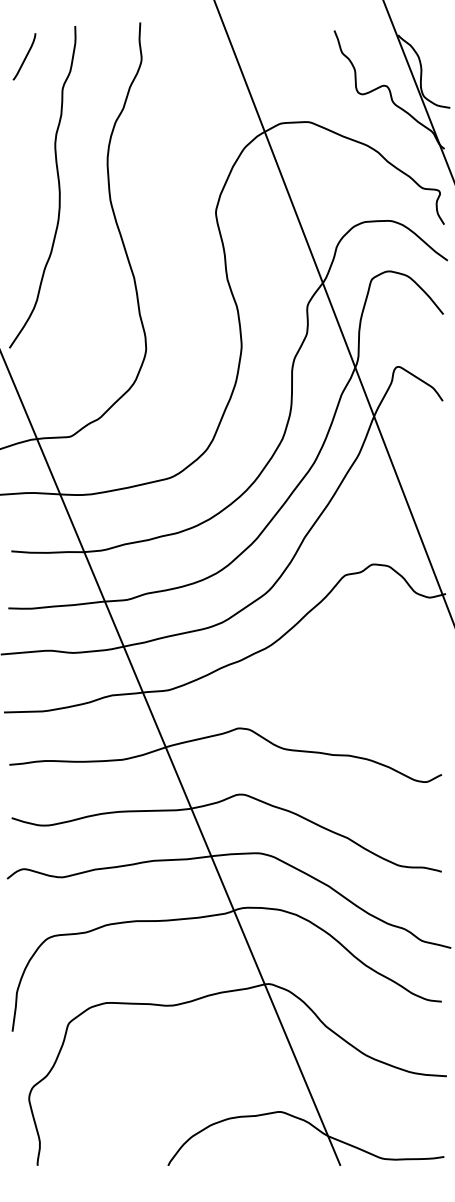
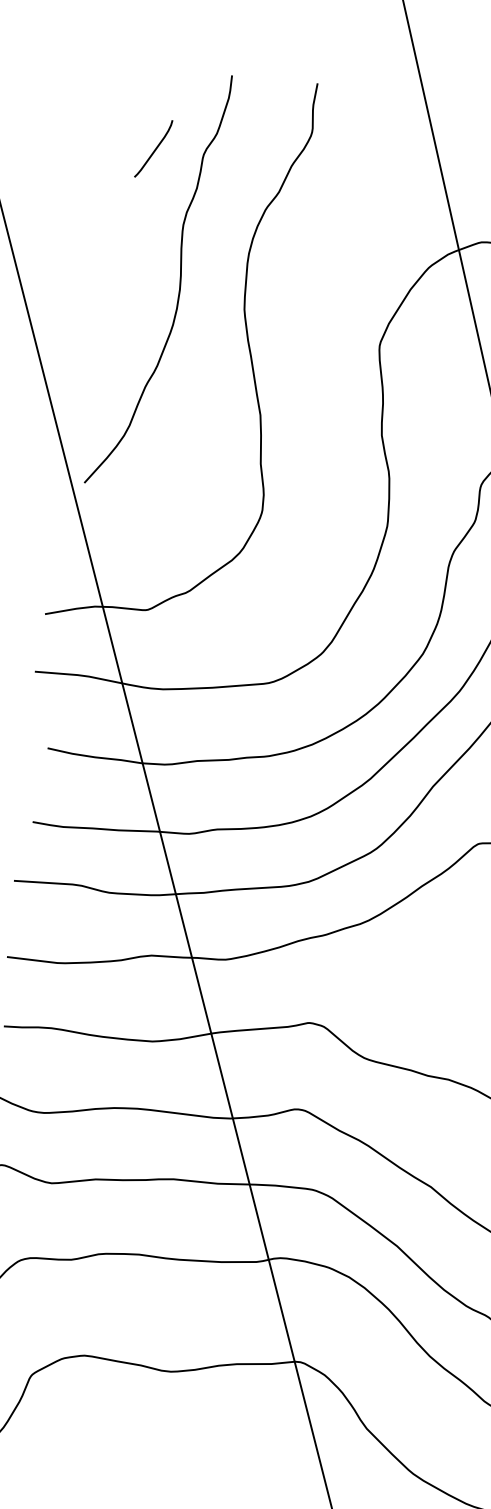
curve: (25, 56) -> (155, 148), moved

